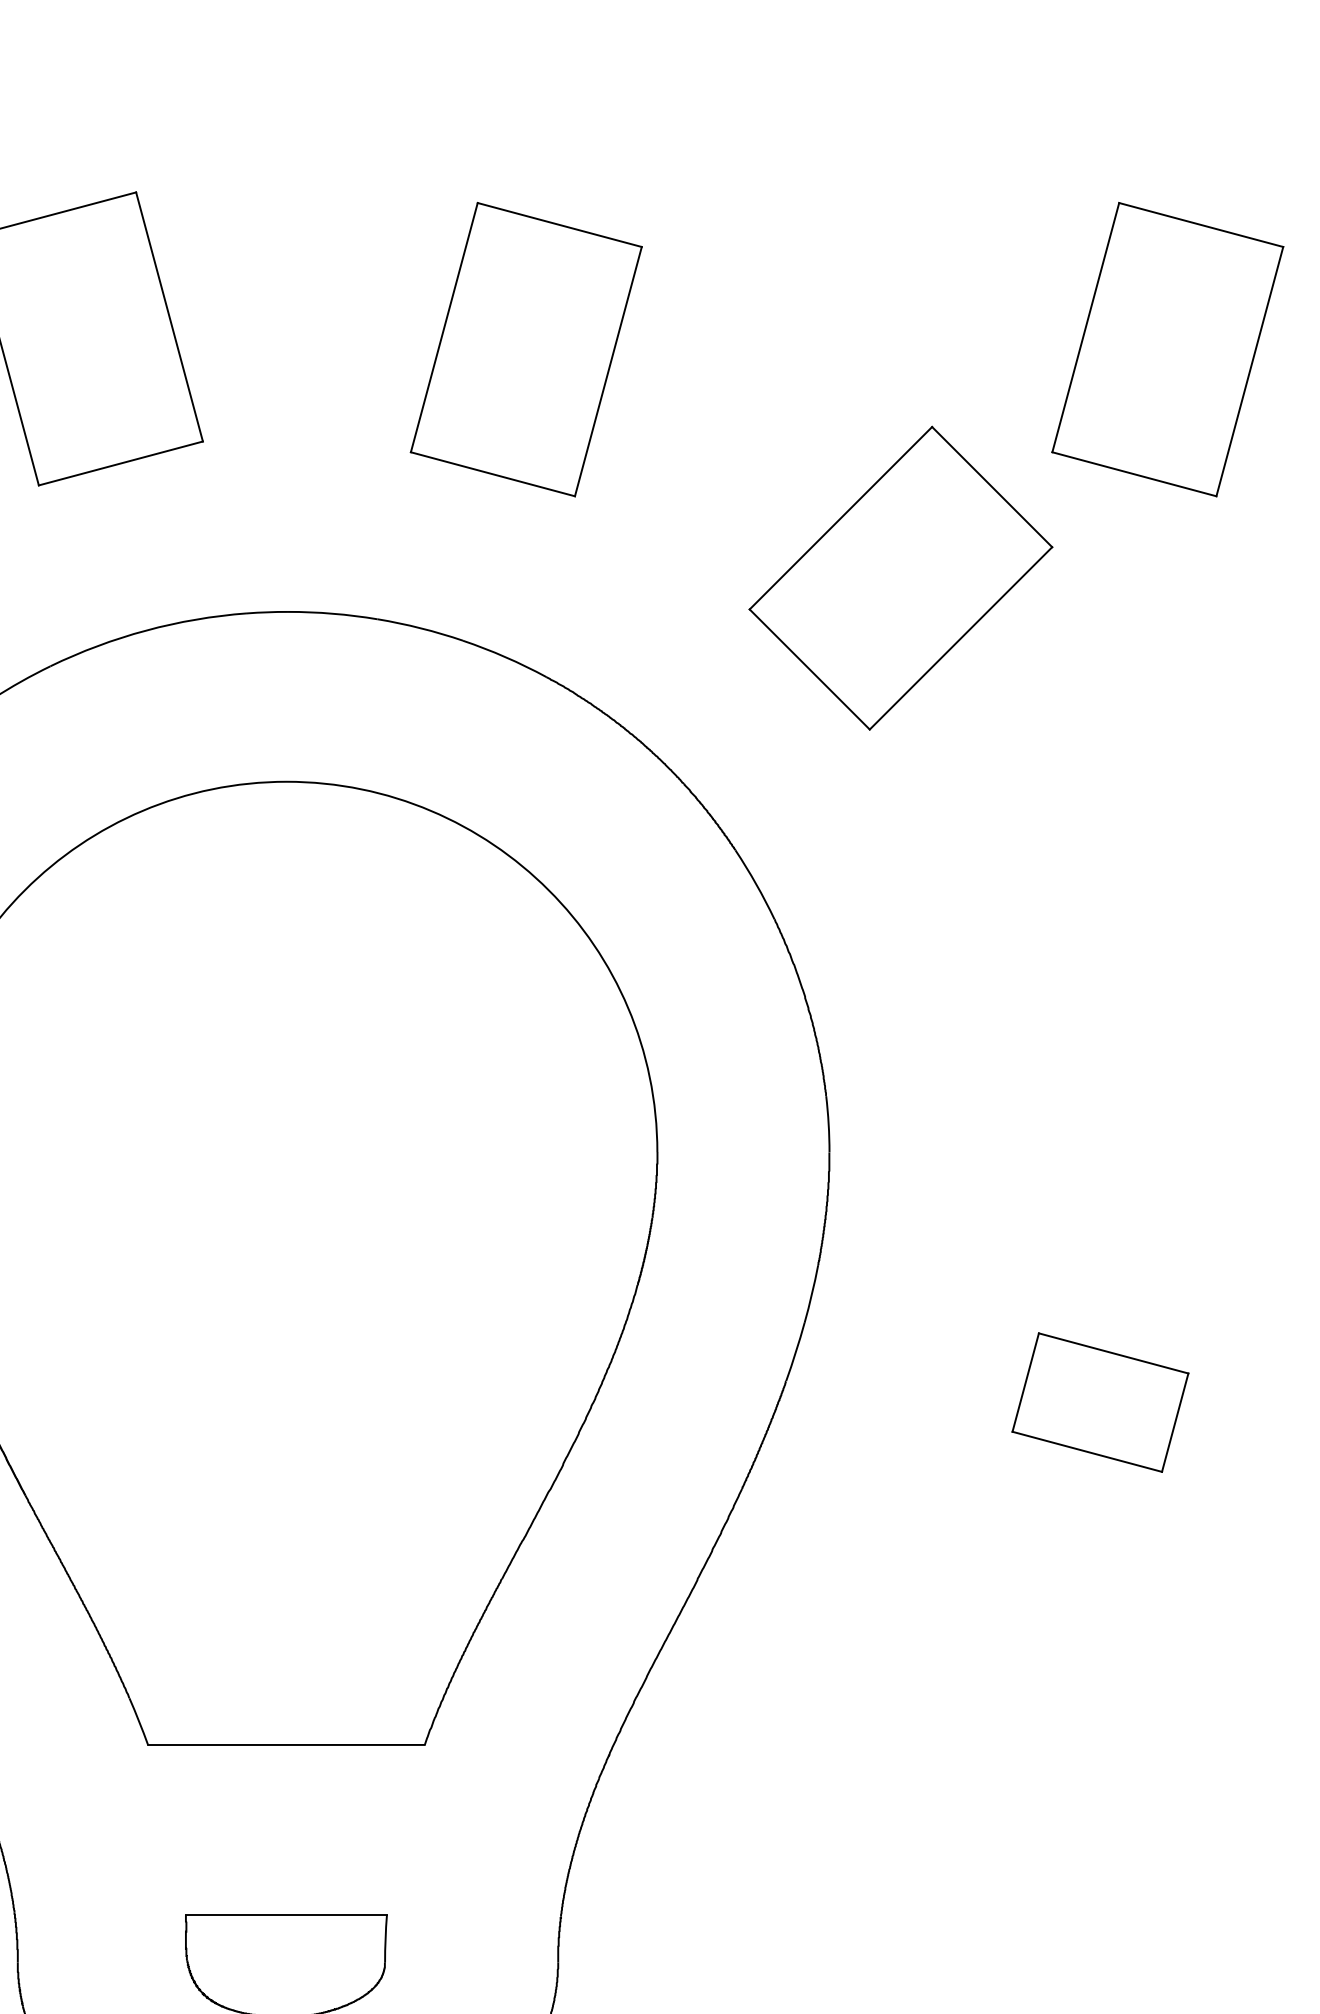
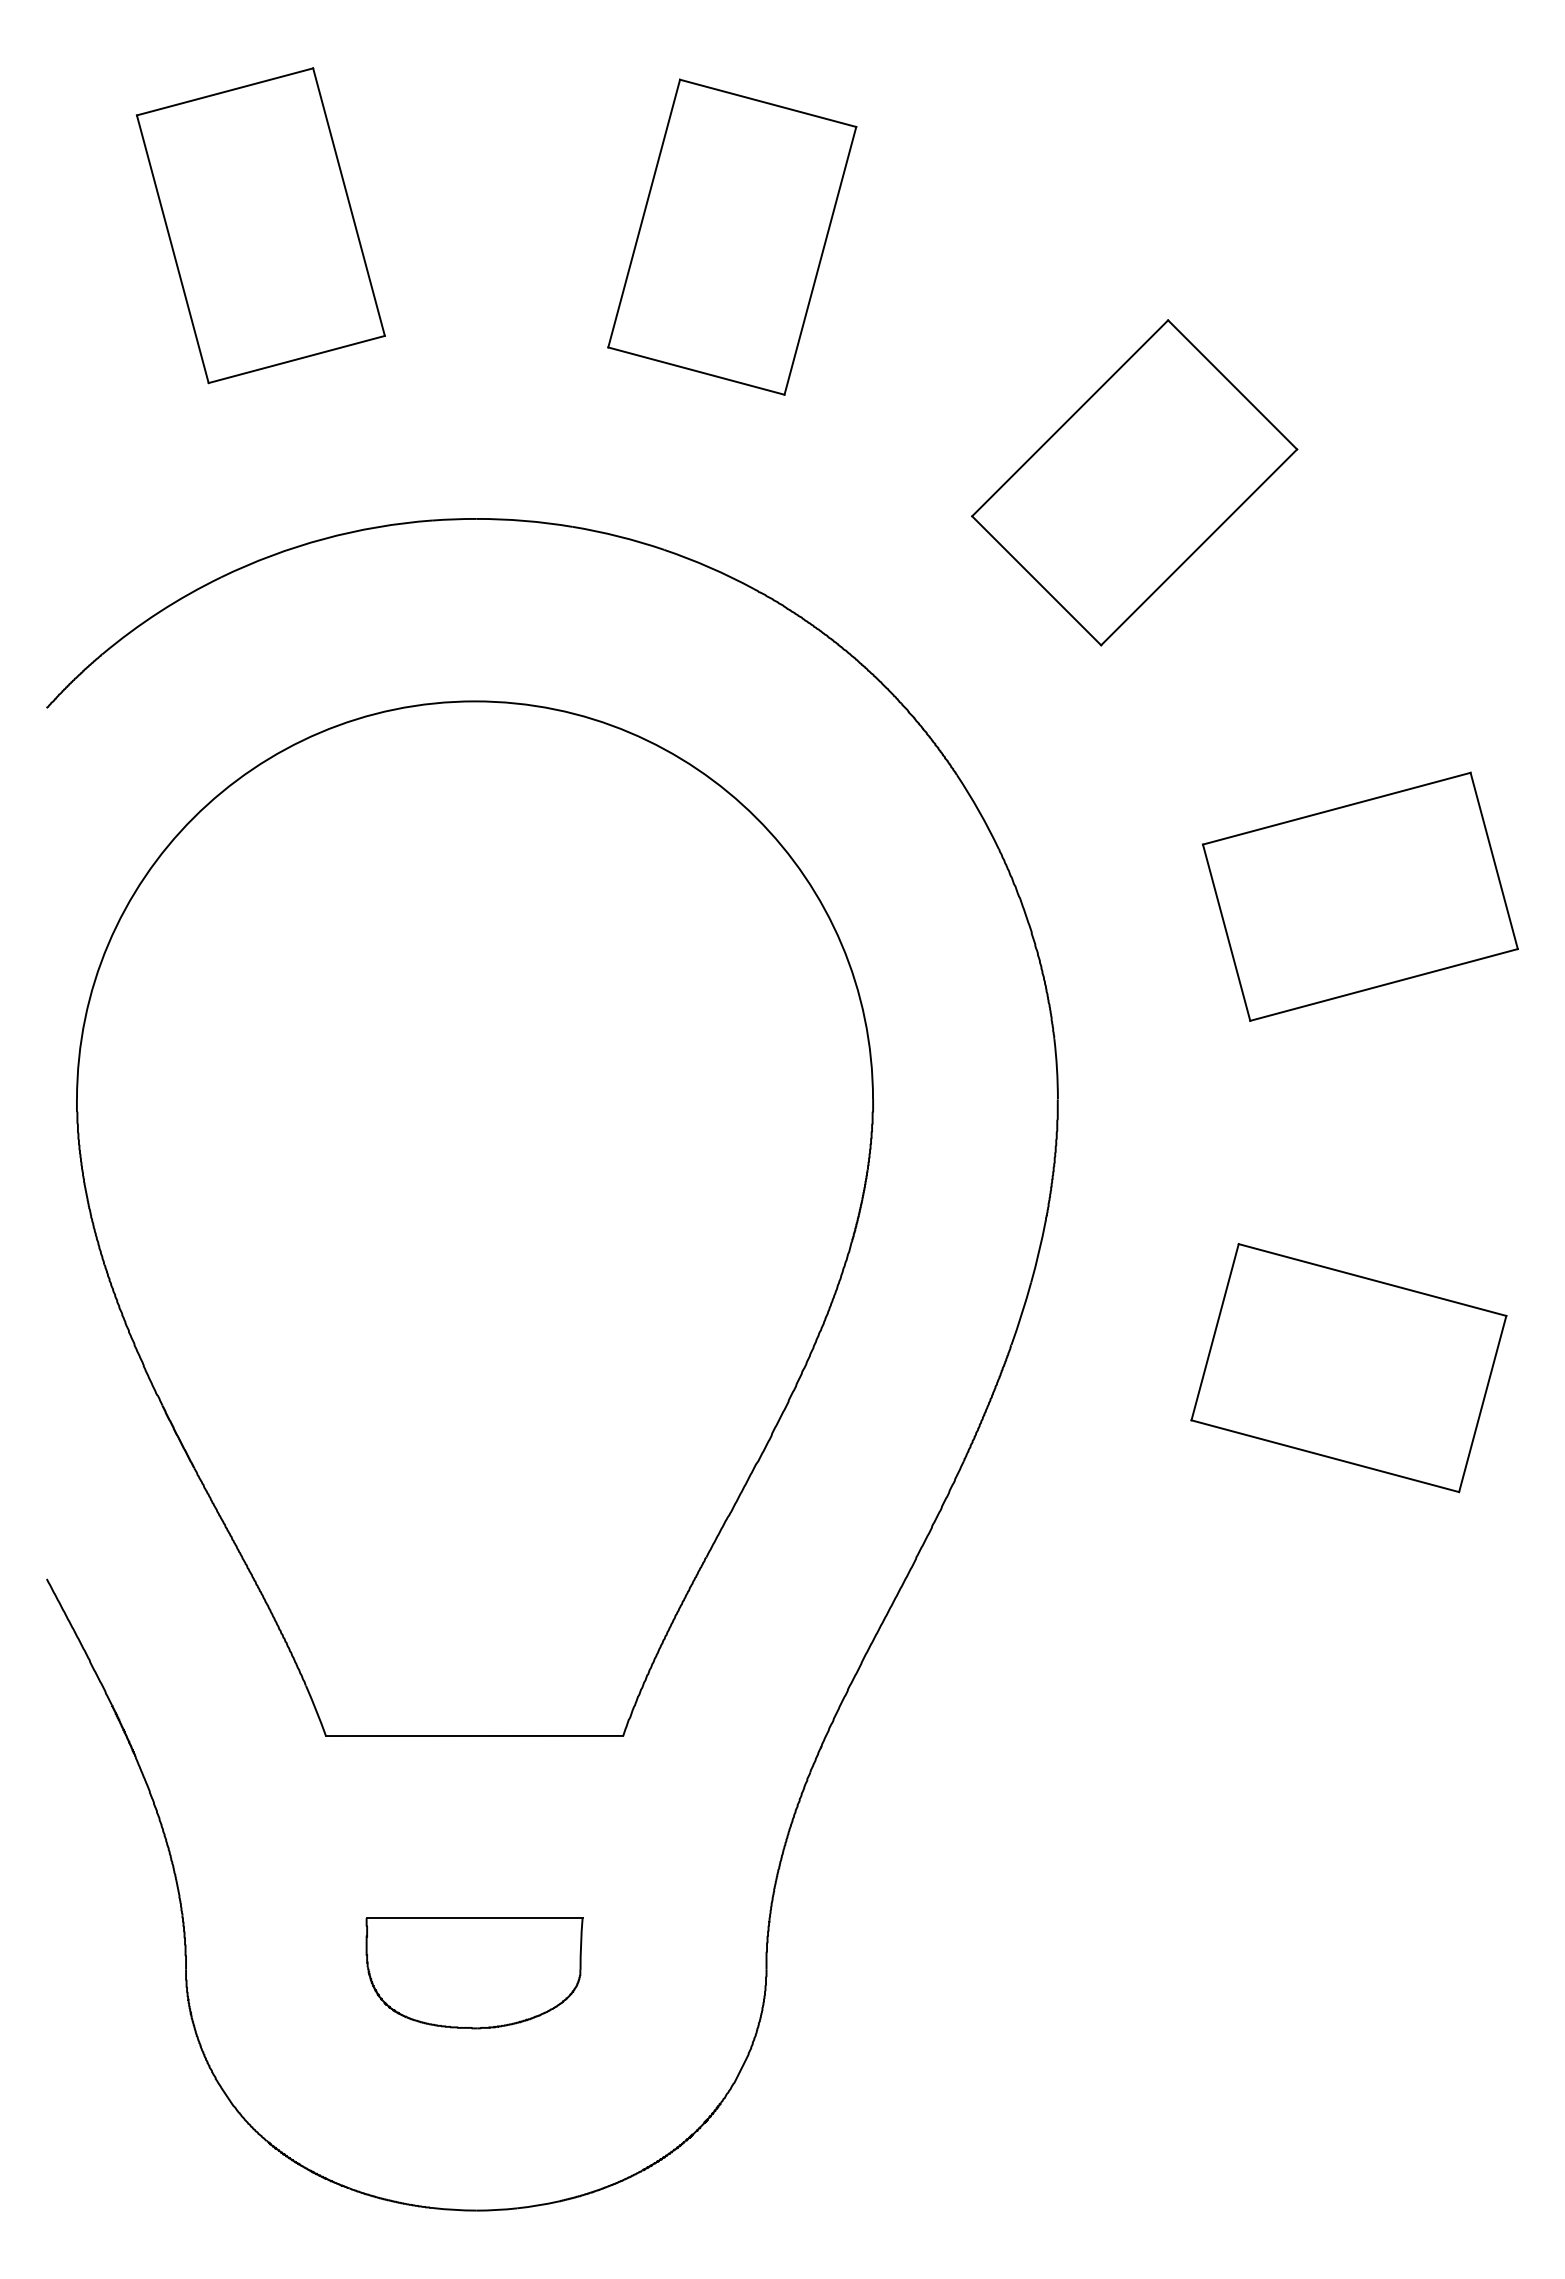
part: (1168, 348) -> (1421, 236), removed
part: (1111, 963) -> (1360, 896), added
part: (1100, 1402) -> (1348, 1368), size x1.67

